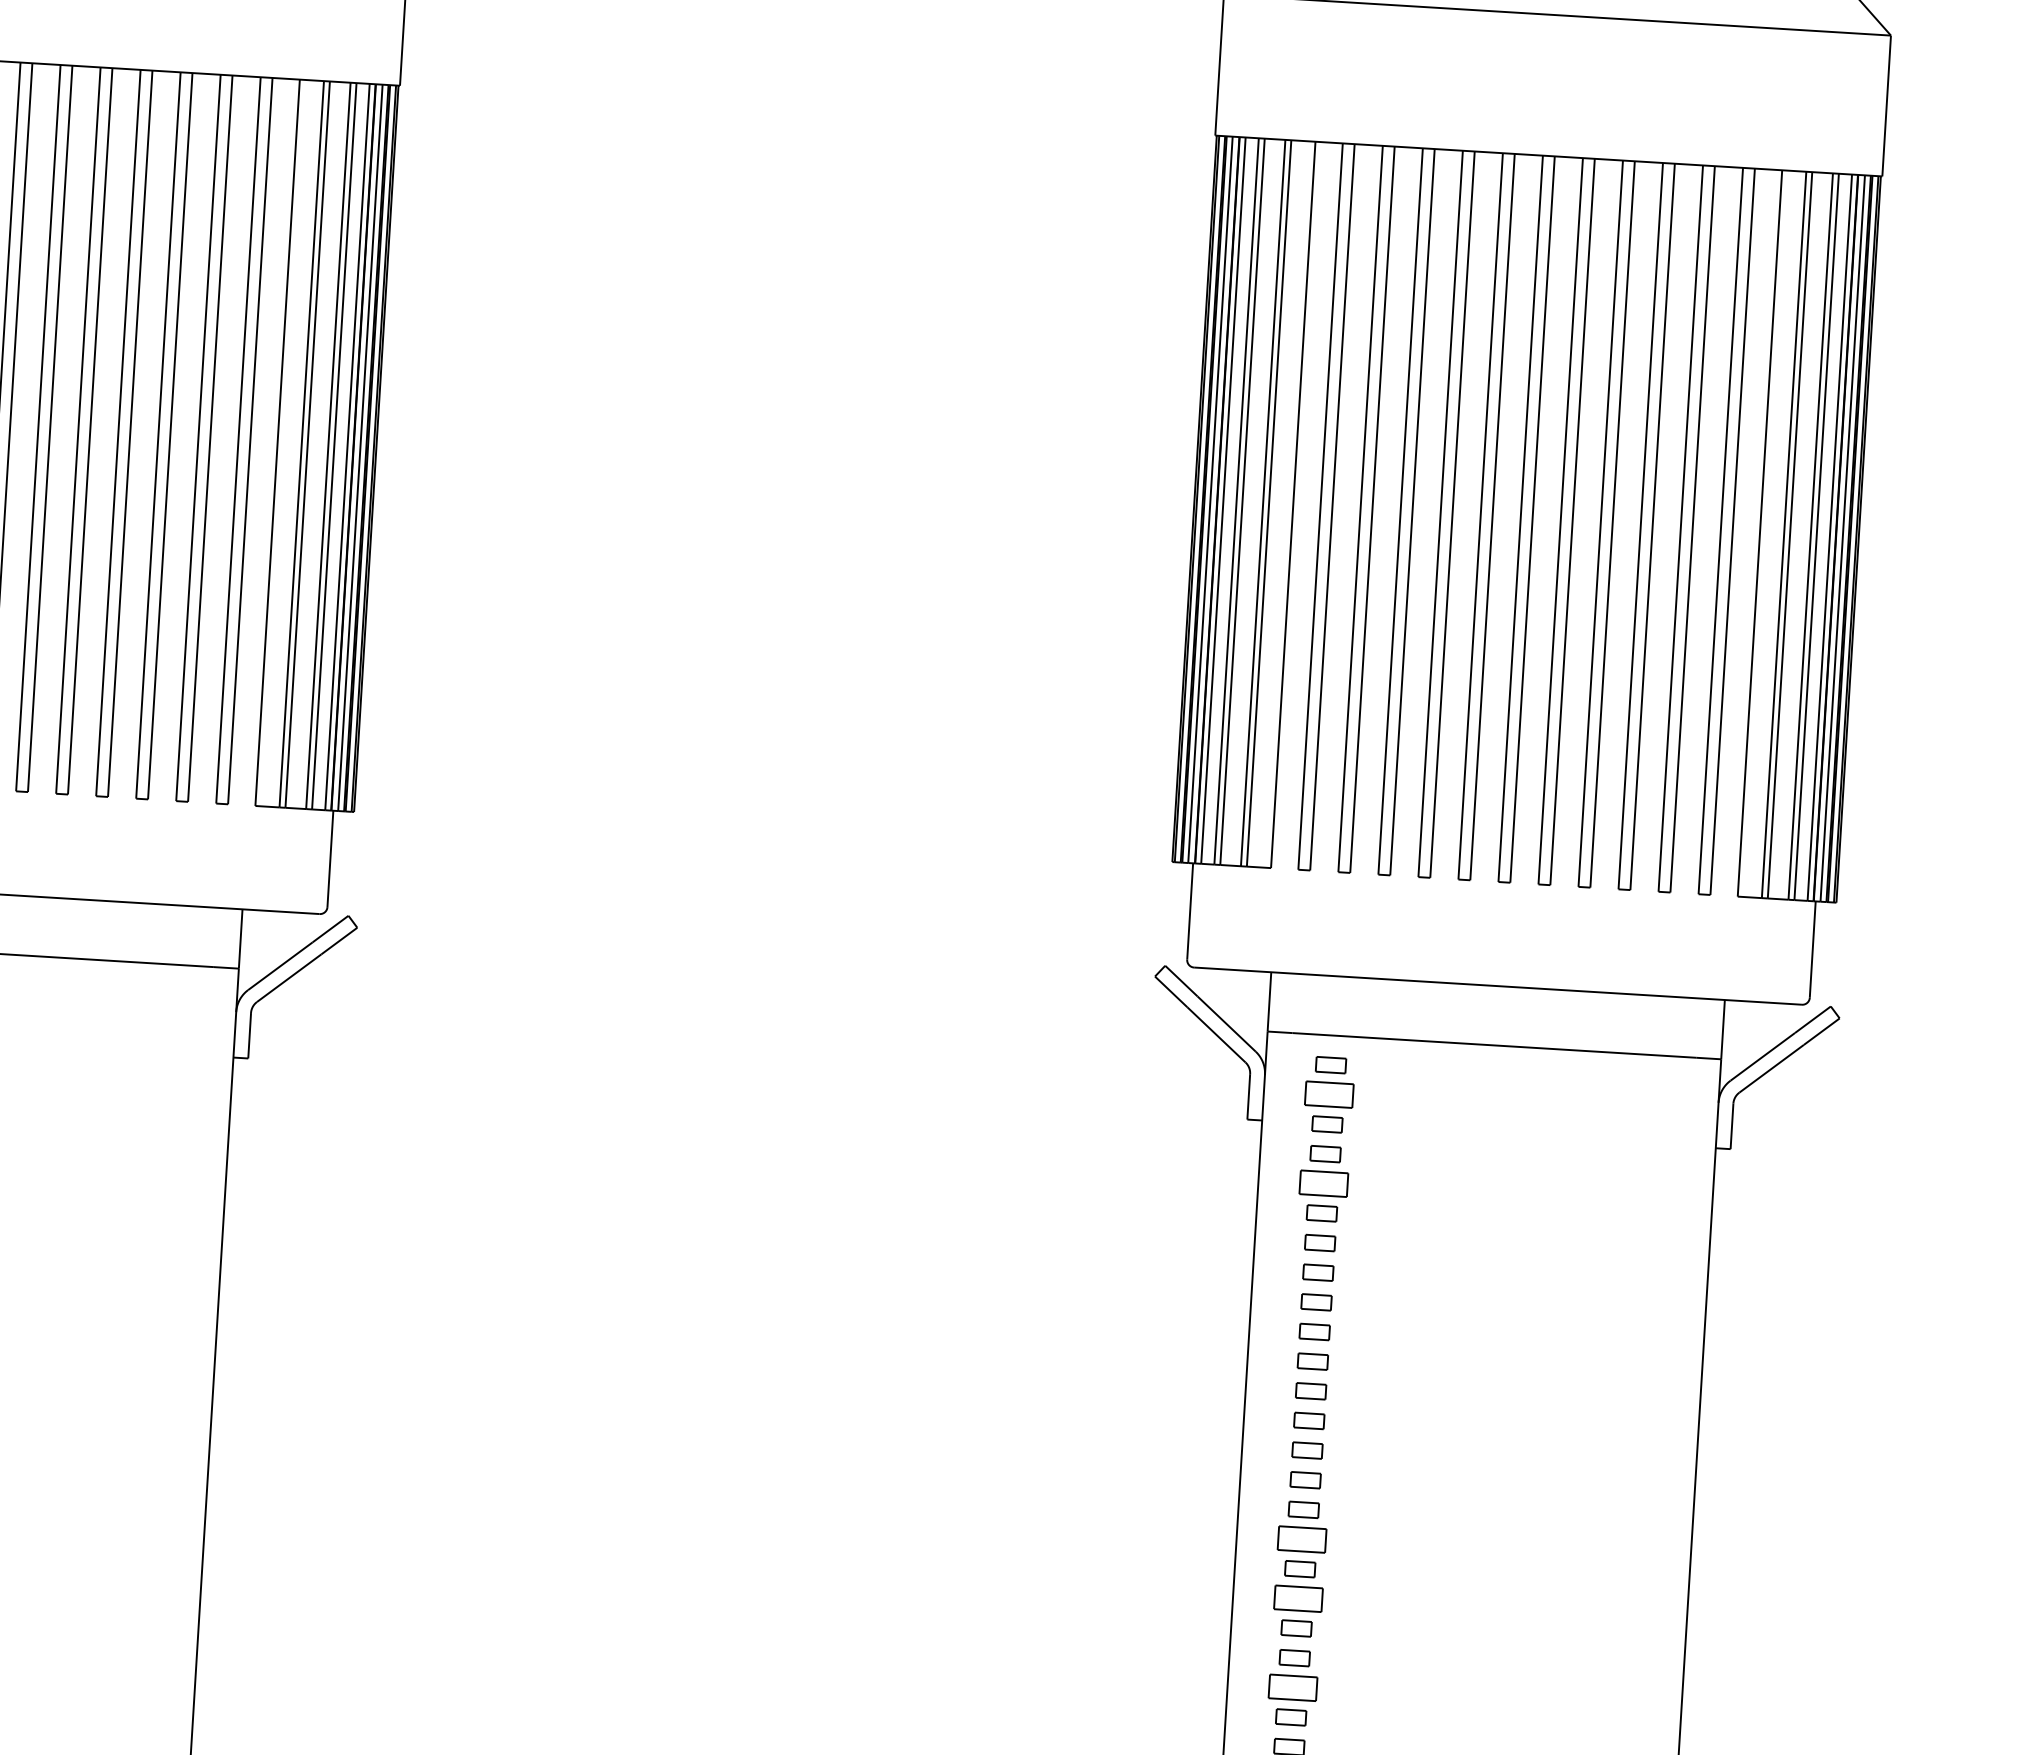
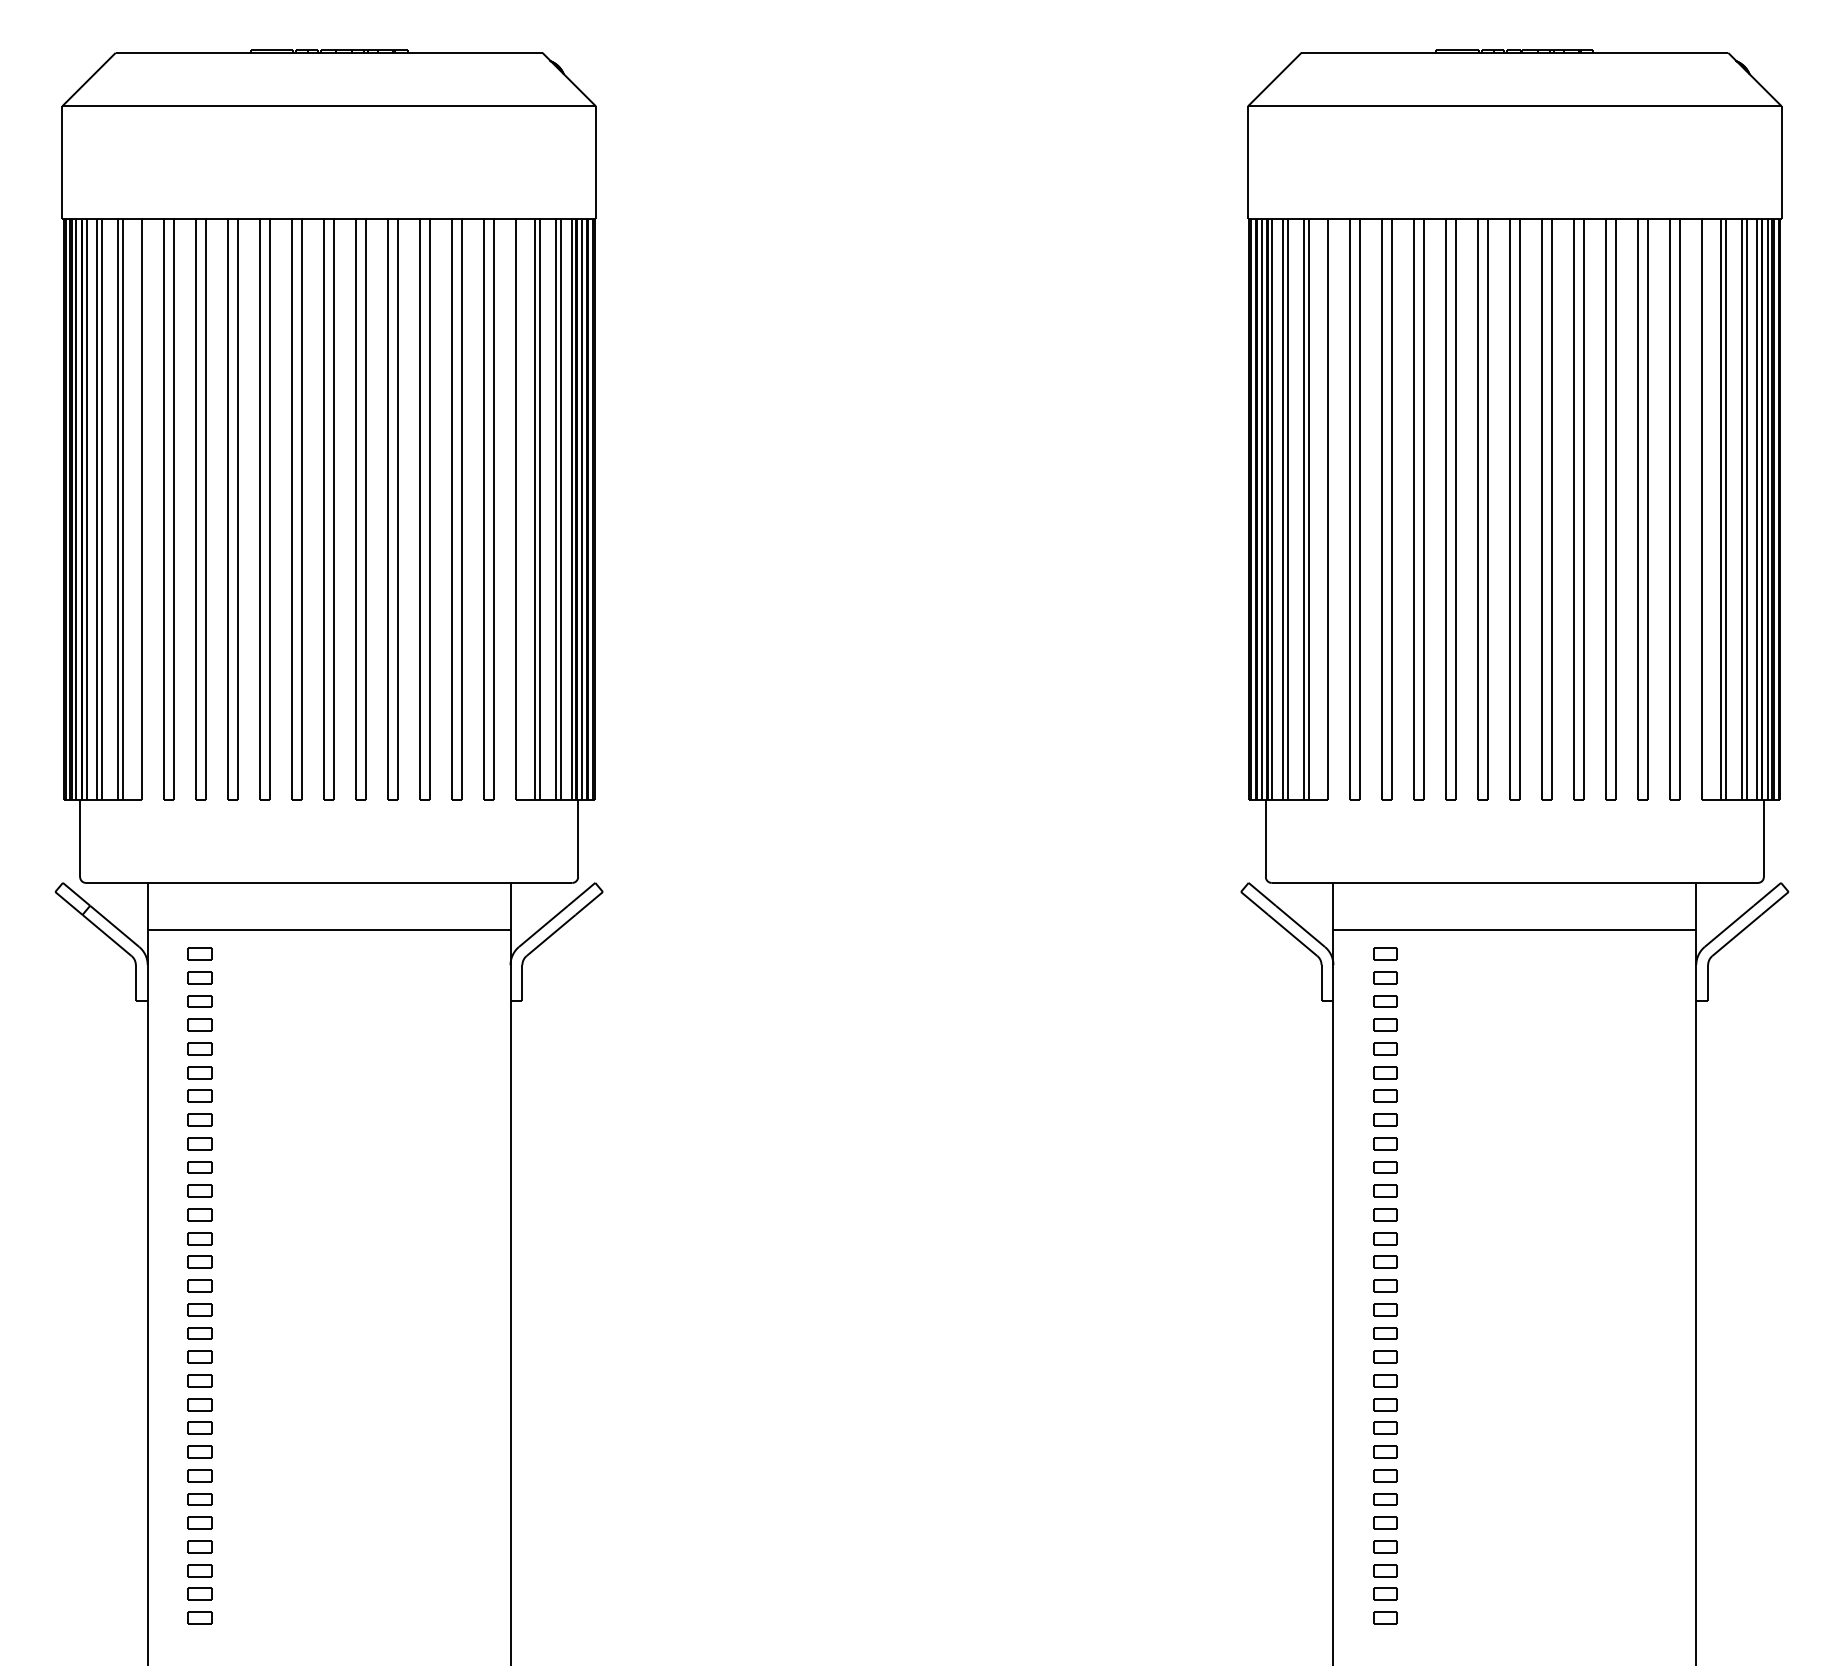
part: (1329, 1094) -> (1385, 977), size x0.62
part: (1323, 1183) -> (1385, 1048), size x0.62
part: (1301, 1539) -> (1385, 1333), size x0.62
part: (1298, 1598) -> (1385, 1380), size x0.62
part: (1292, 1687) -> (1385, 1451), size x0.62

